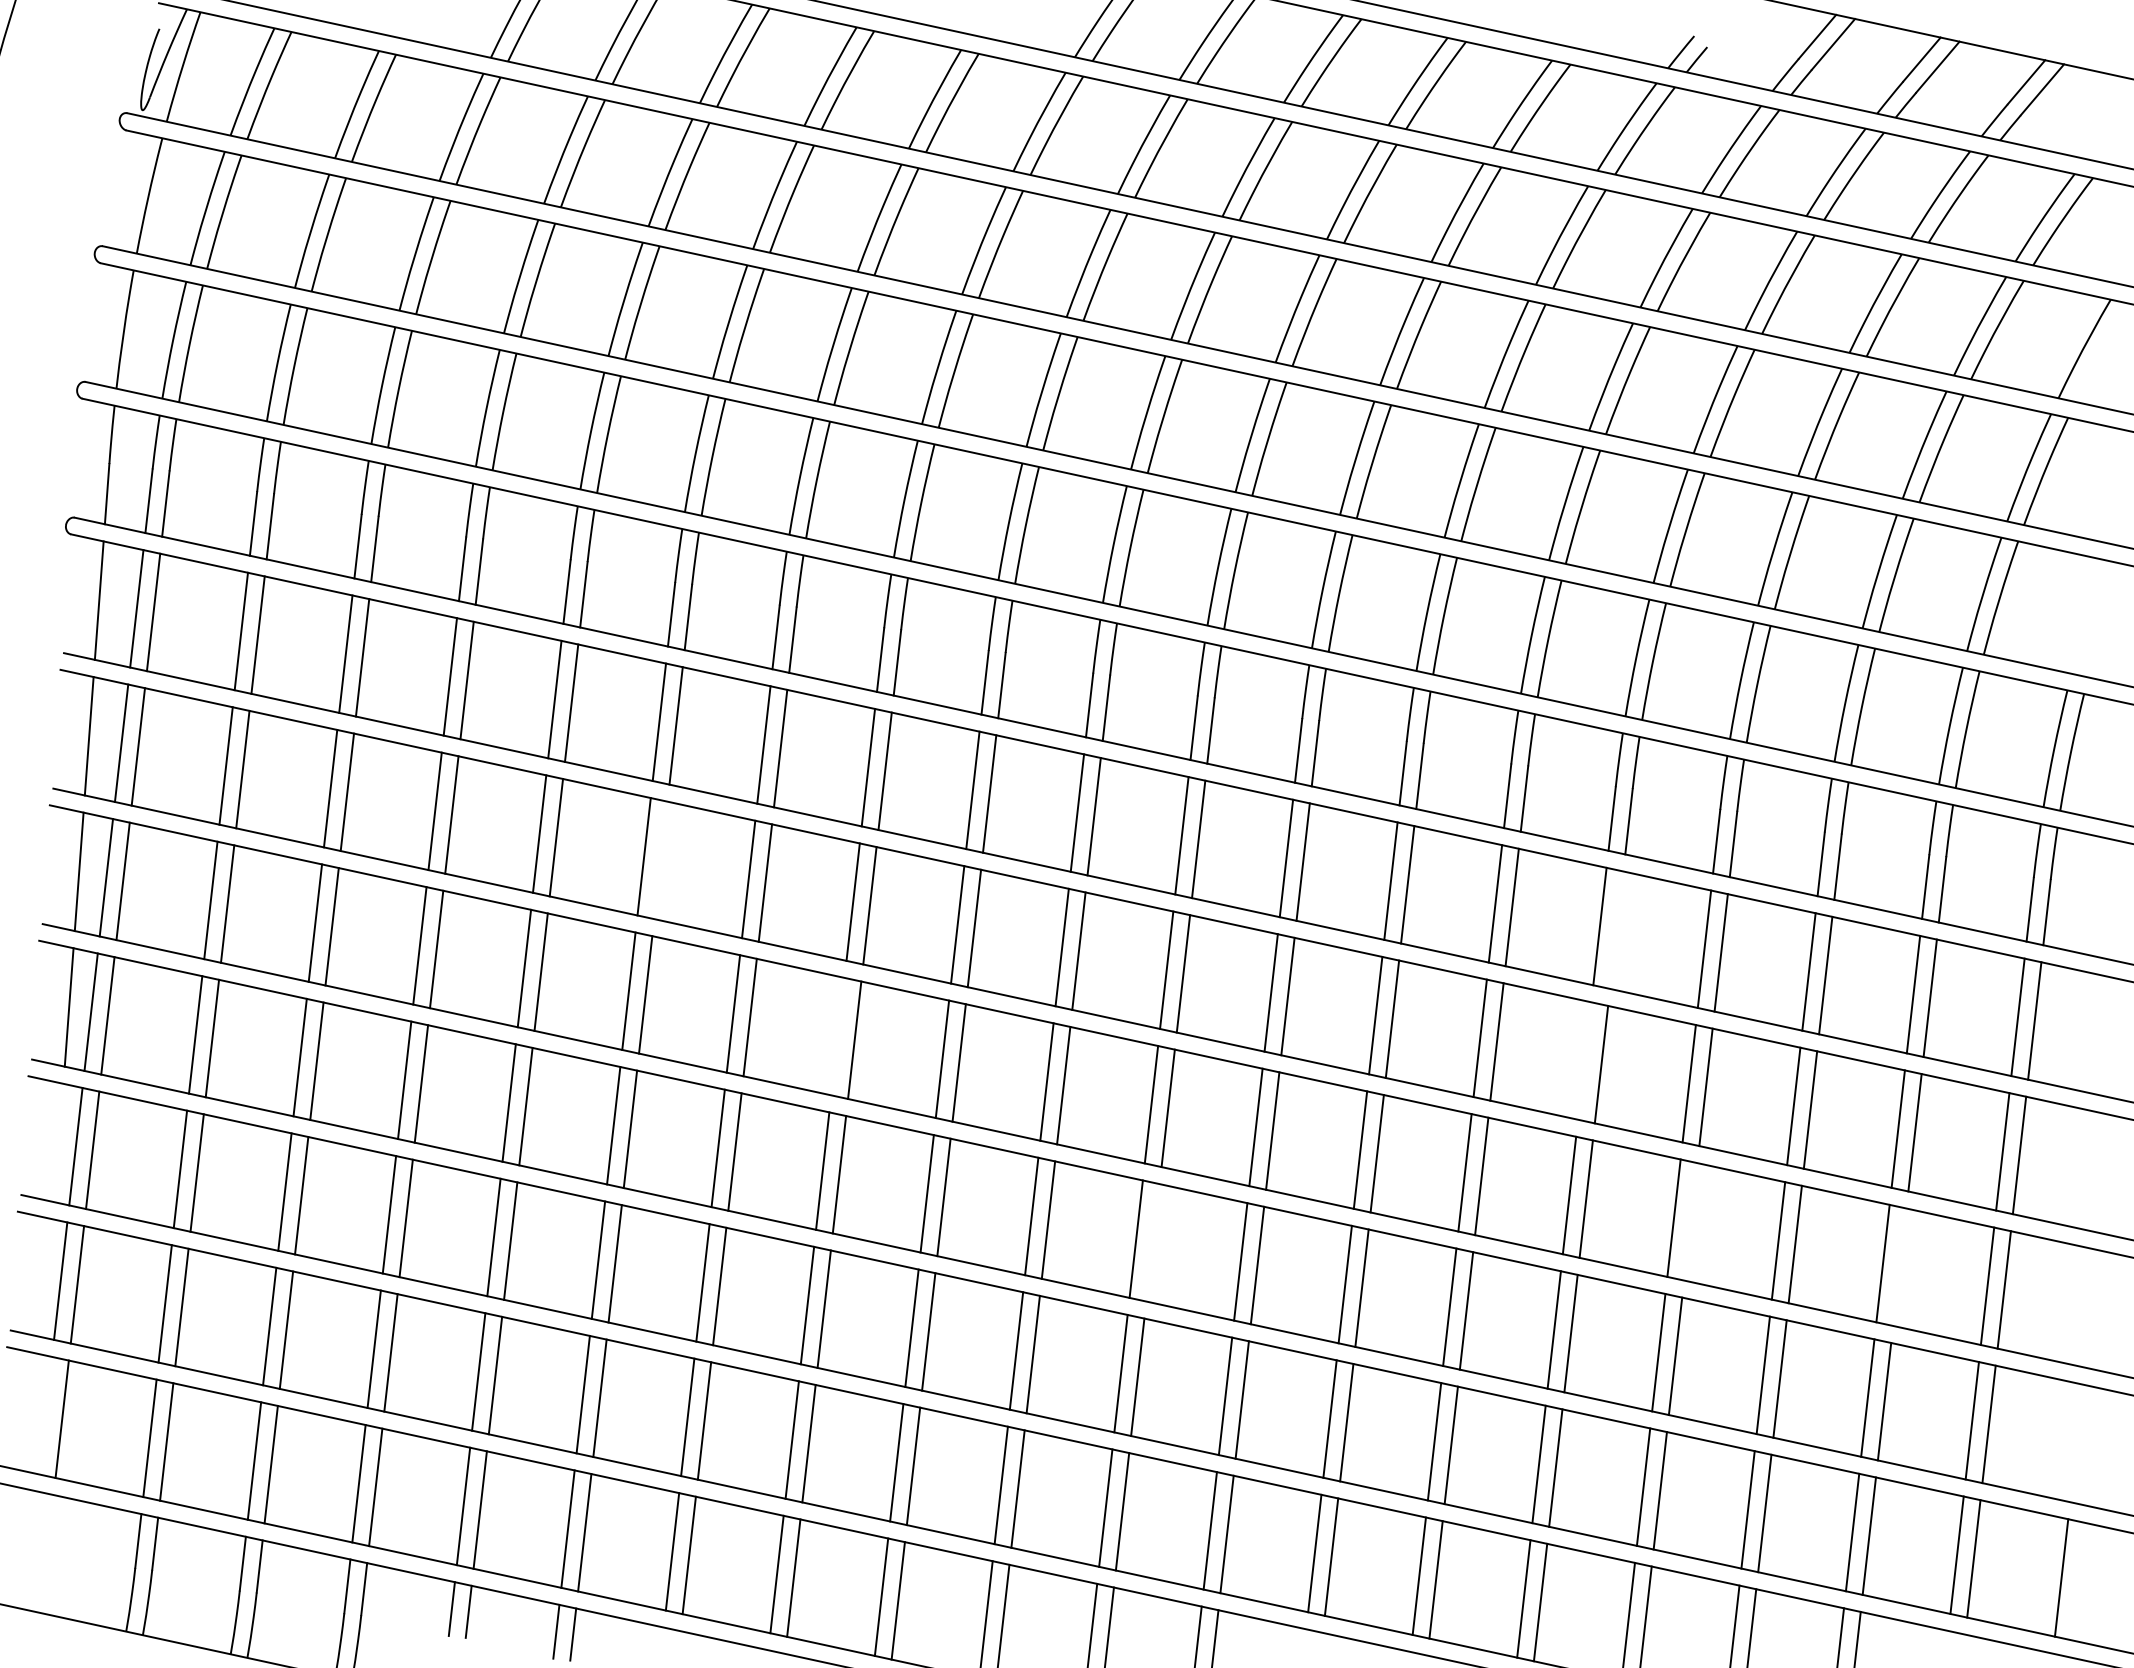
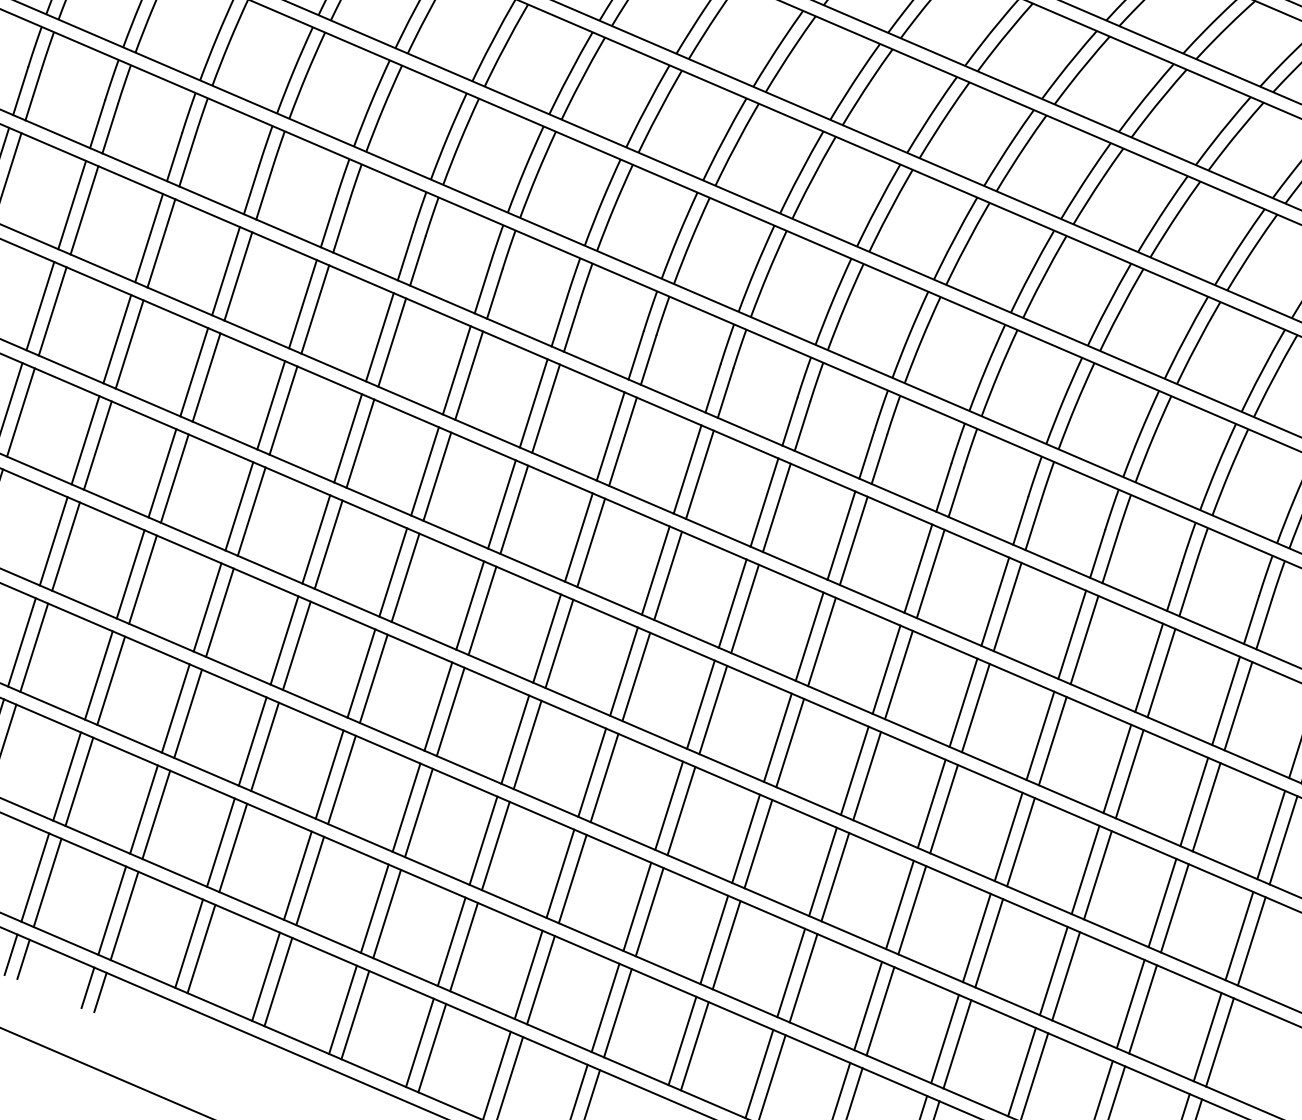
line: (660, 860) -> (283, 410), added
line: (1616, 929) -> (1007, 606), added
line: (837, 1036) -> (392, 572), added
line: (1584, 1060) -> (963, 702), added
line: (1690, 1221) -> (1020, 841), added
line: (1152, 1242) -> (604, 777), added
line: (1899, 1266) -> (1174, 907), added

